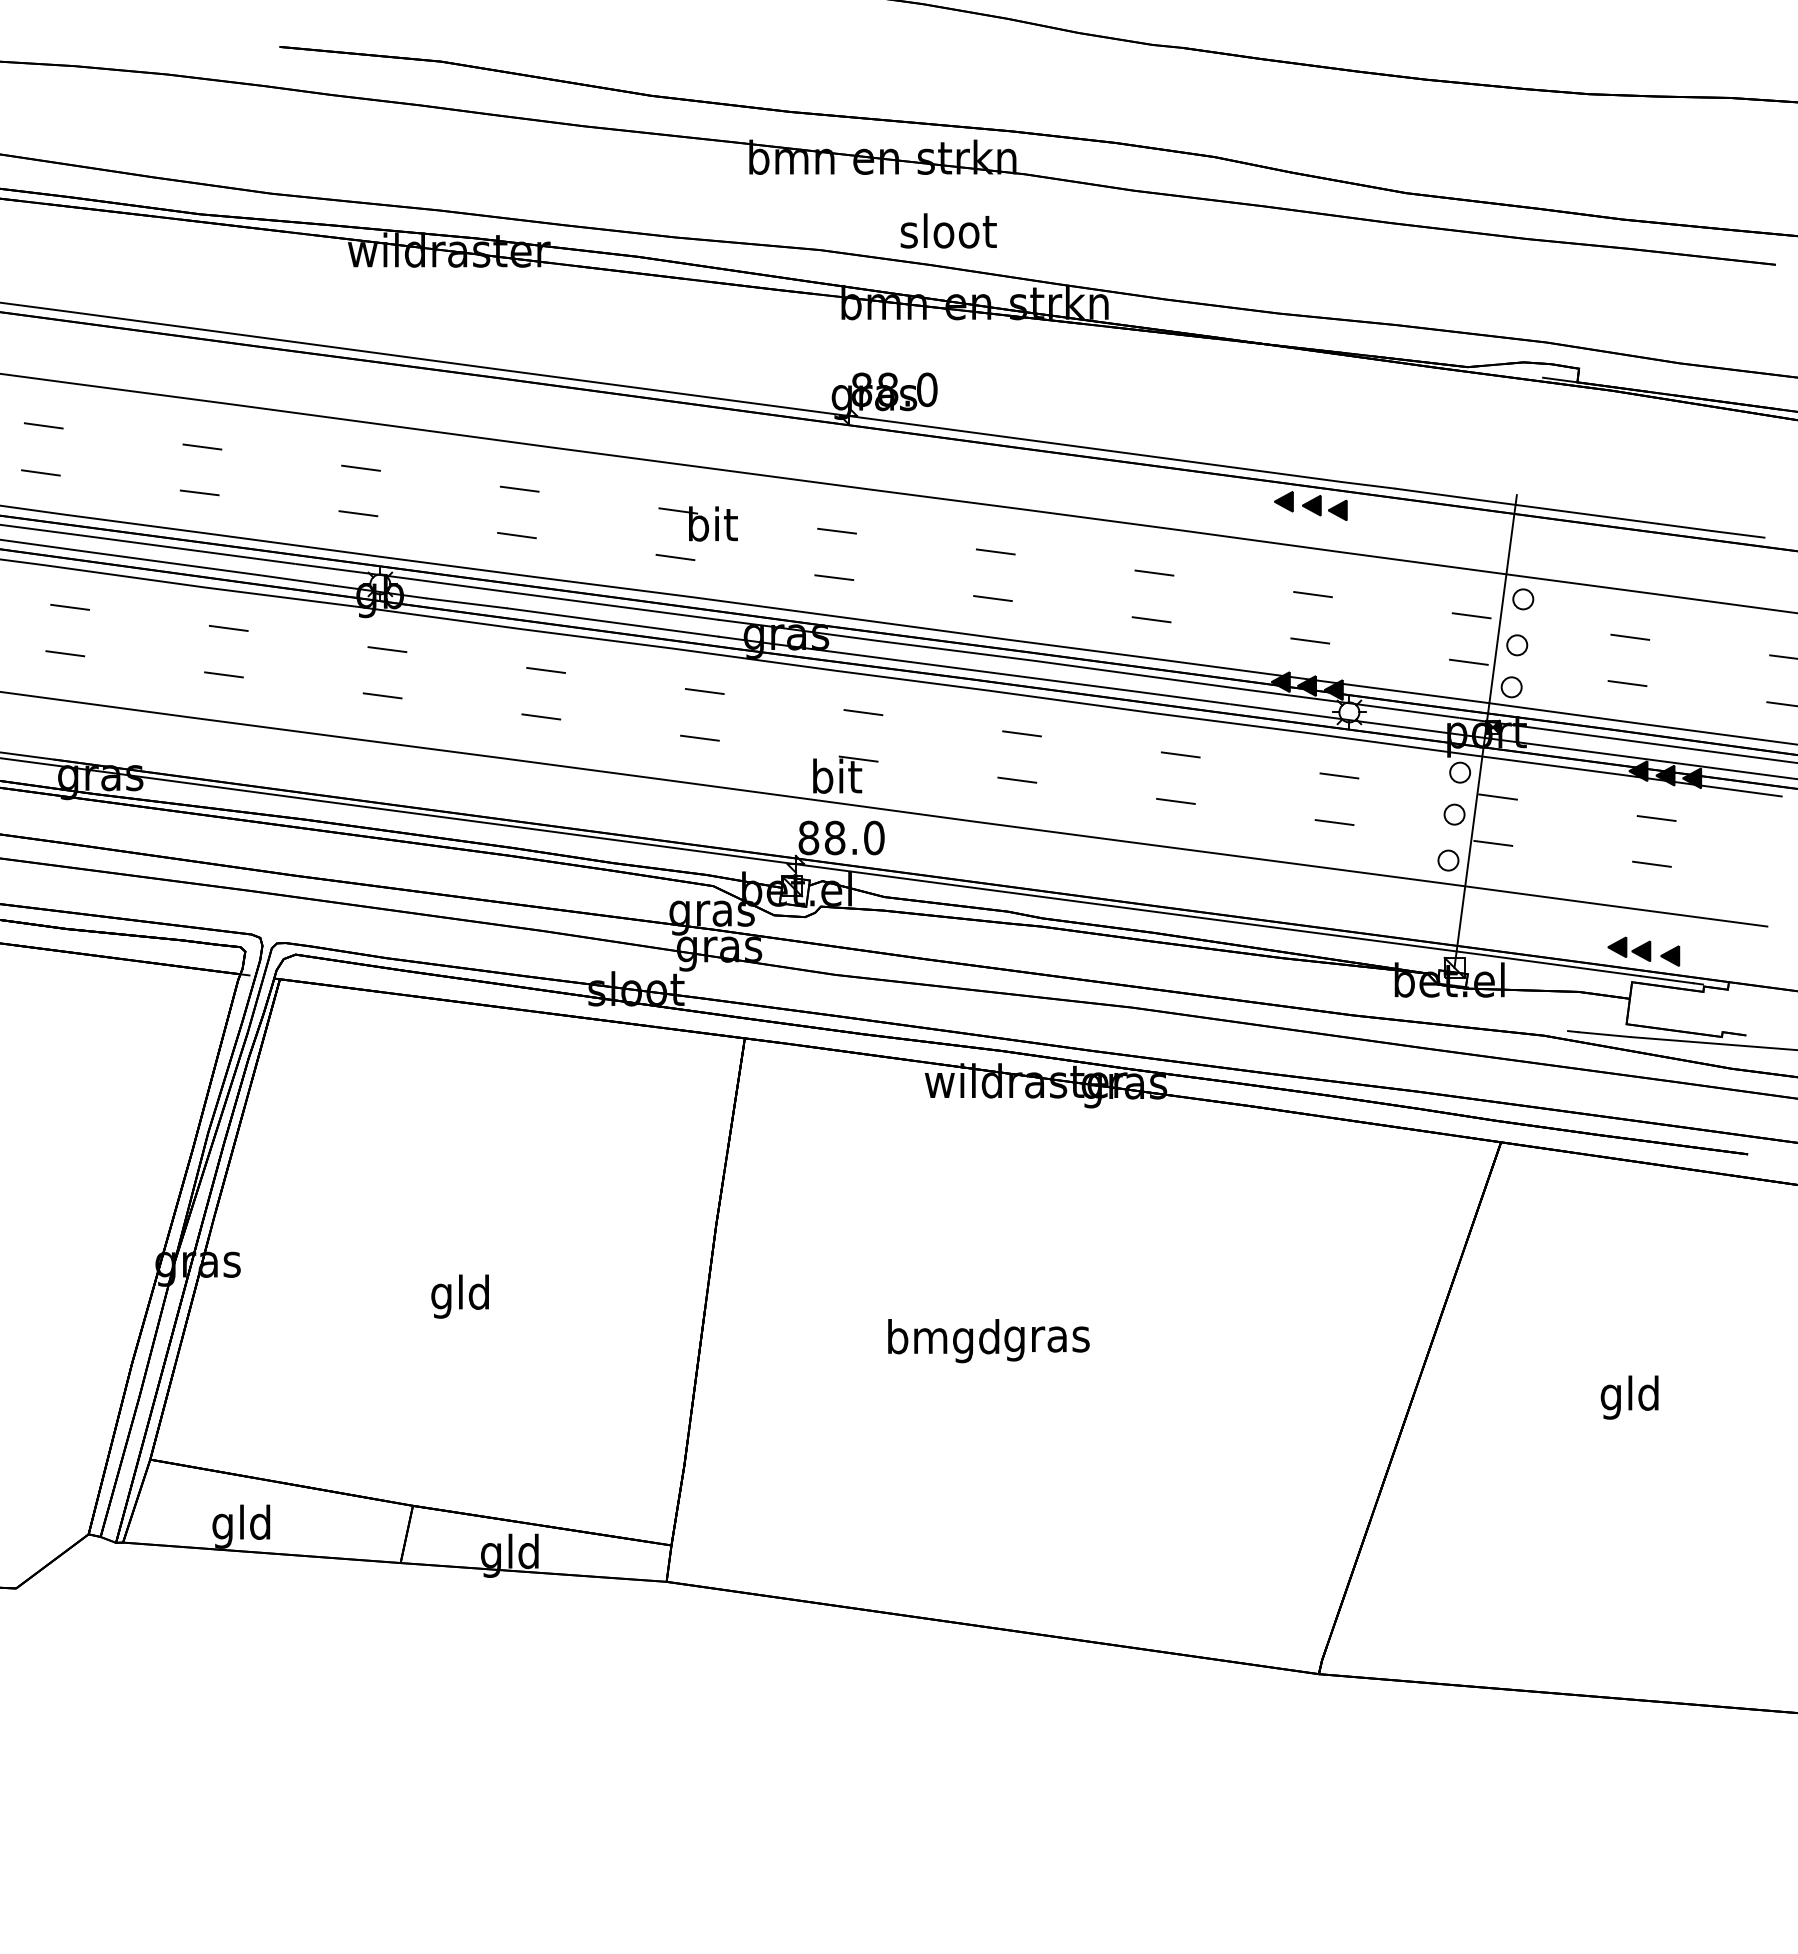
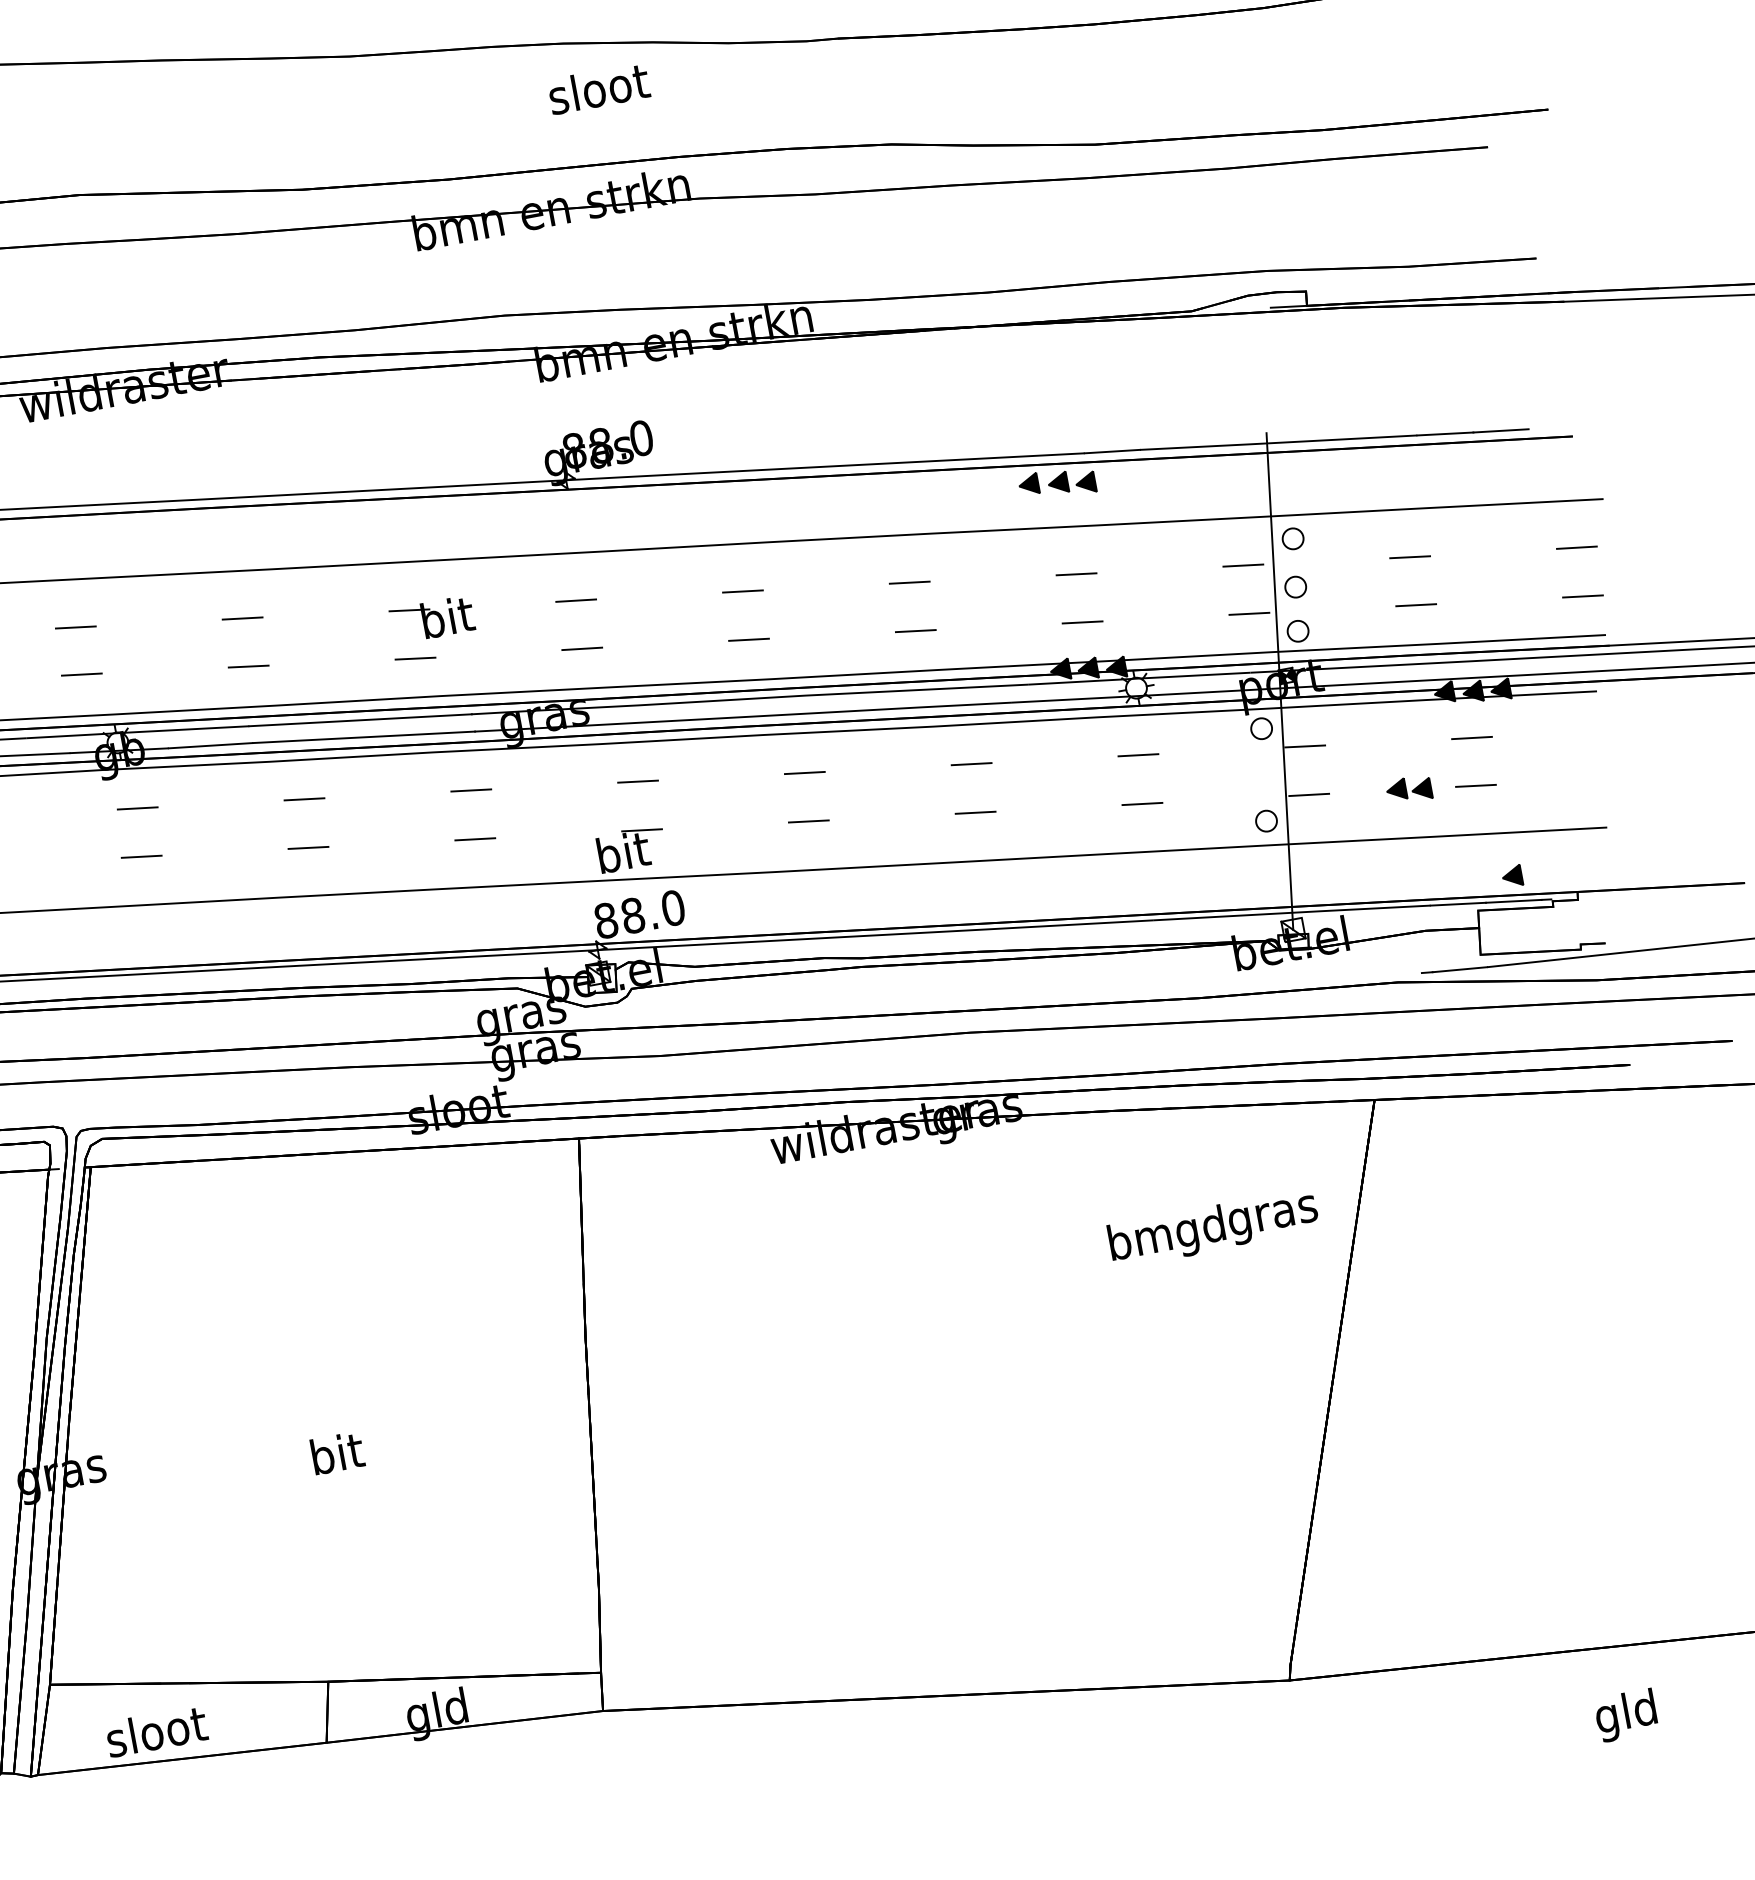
text: (948, 230) -> (598, 88), moved
part: (1454, 814) -> (1263, 772), removed
part: (1629, 948) -> (1409, 789), moved
text: (459, 1296) -> (335, 1458), gld -> bit
text: (988, 1341) -> (1213, 1229), moved
text: (1629, 1397) -> (1626, 1715), moved
text: (242, 1526) -> (157, 1735), gld -> sloot

